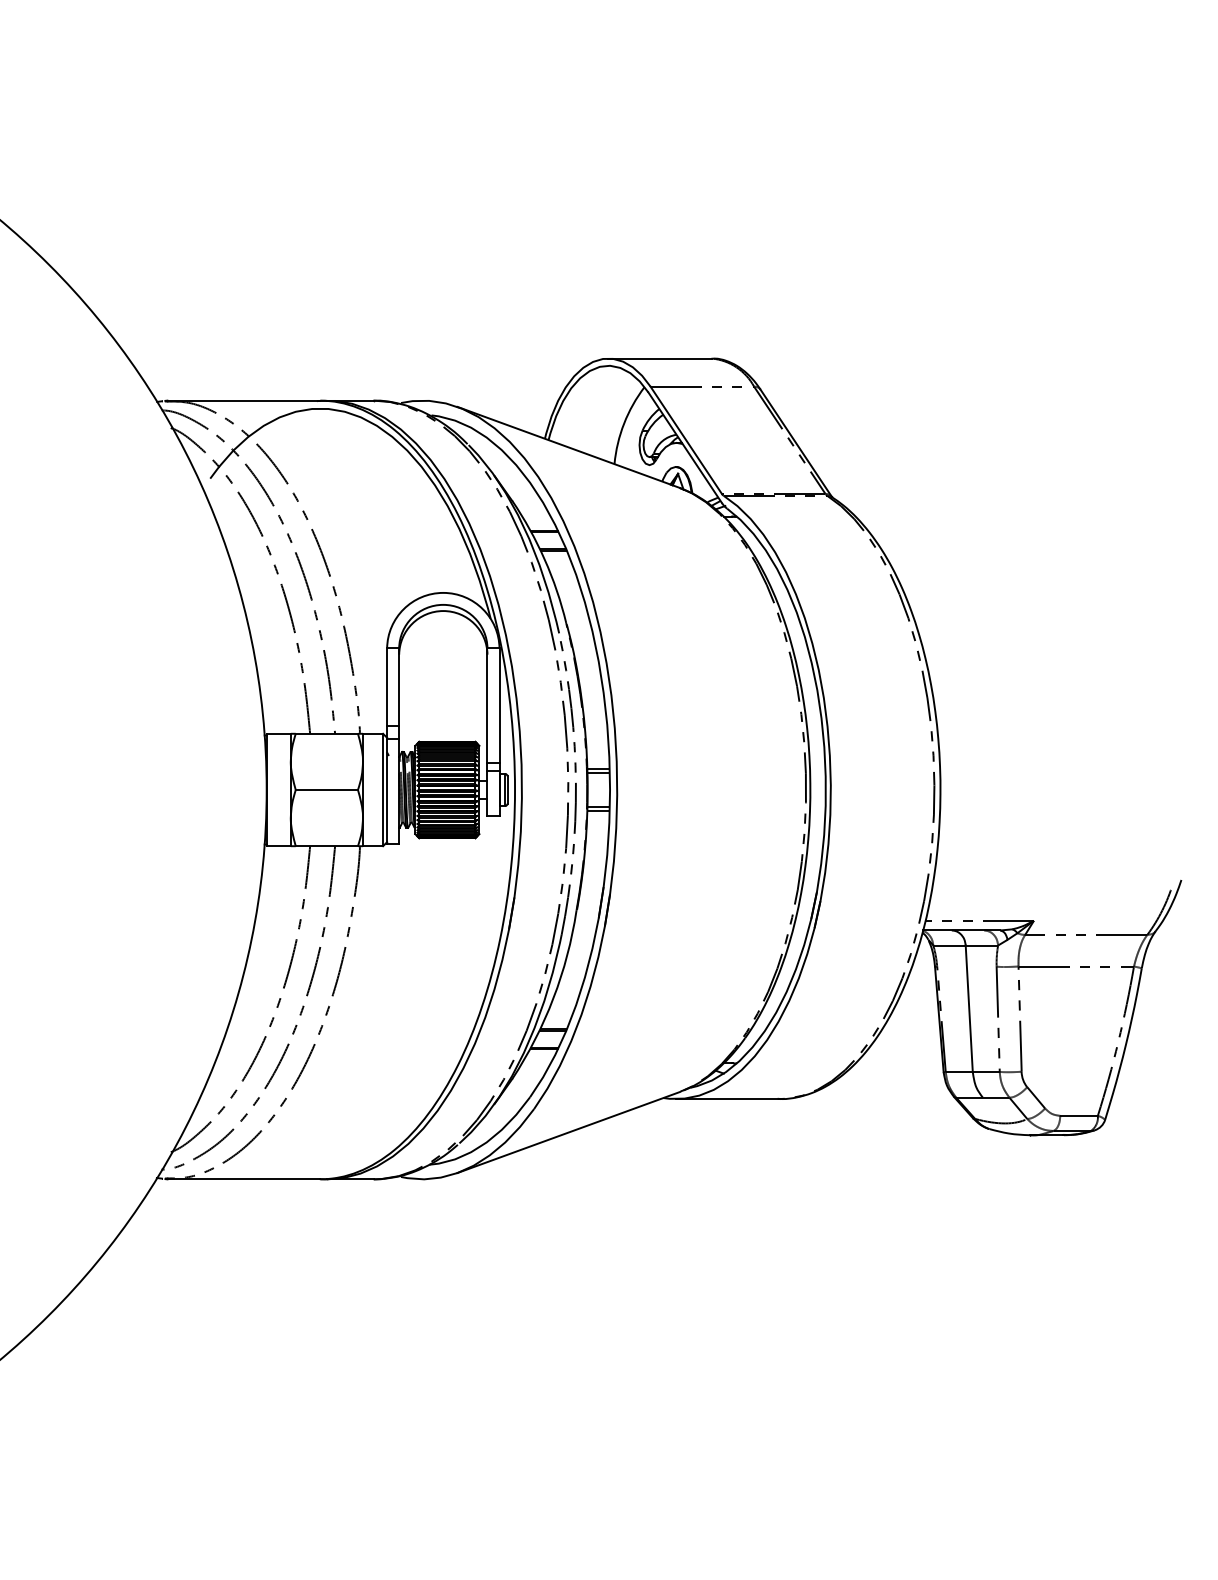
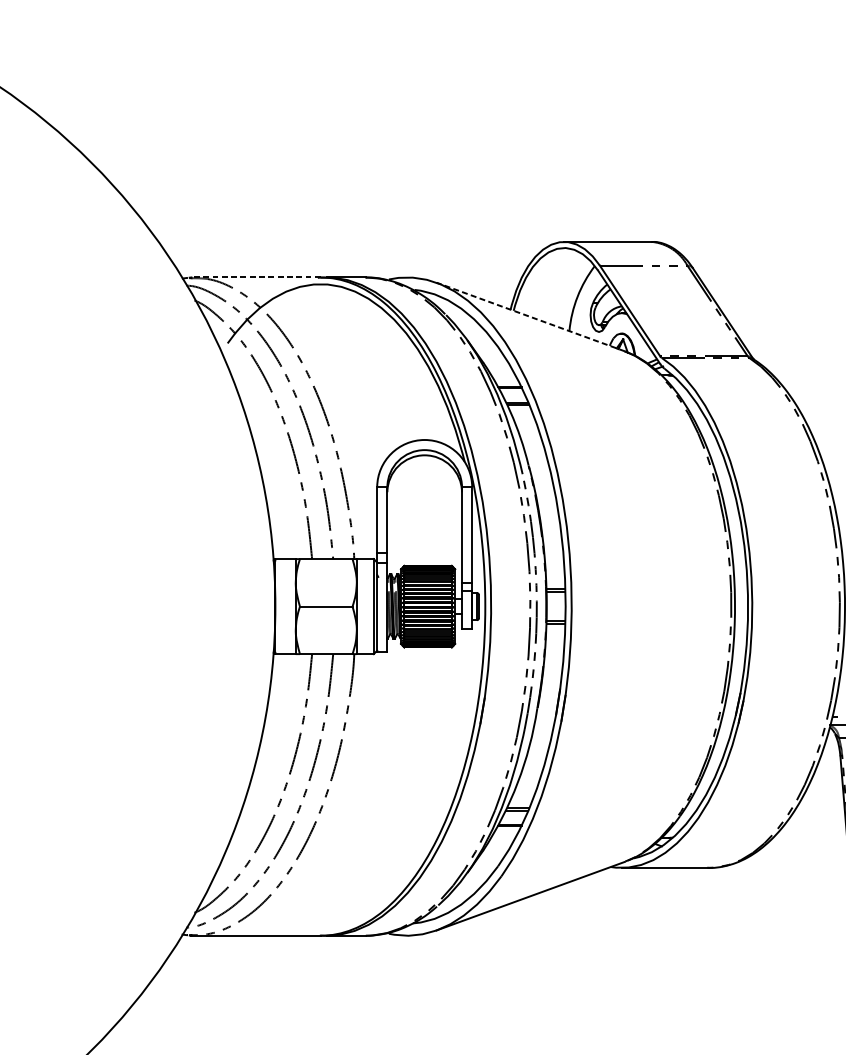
line: (243, 400) -> (255, 277), solid -> dashed
line: (568, 447) -> (530, 317), solid -> dashed

